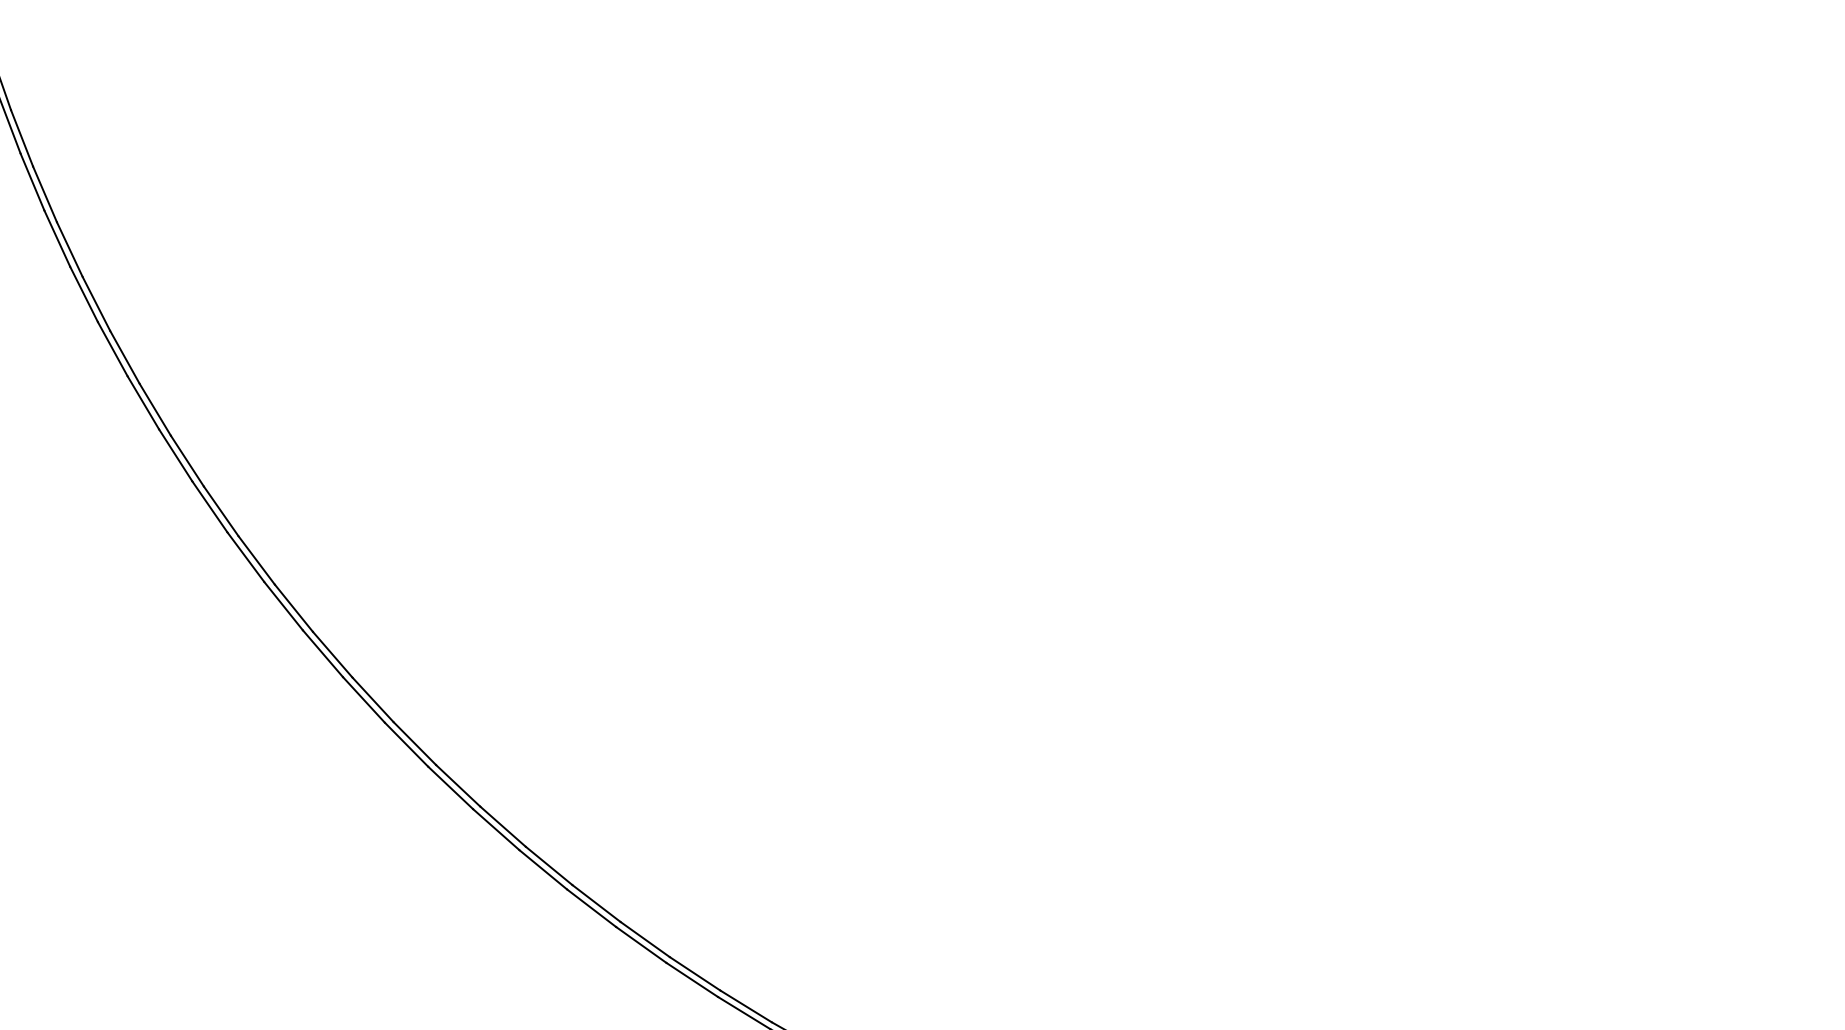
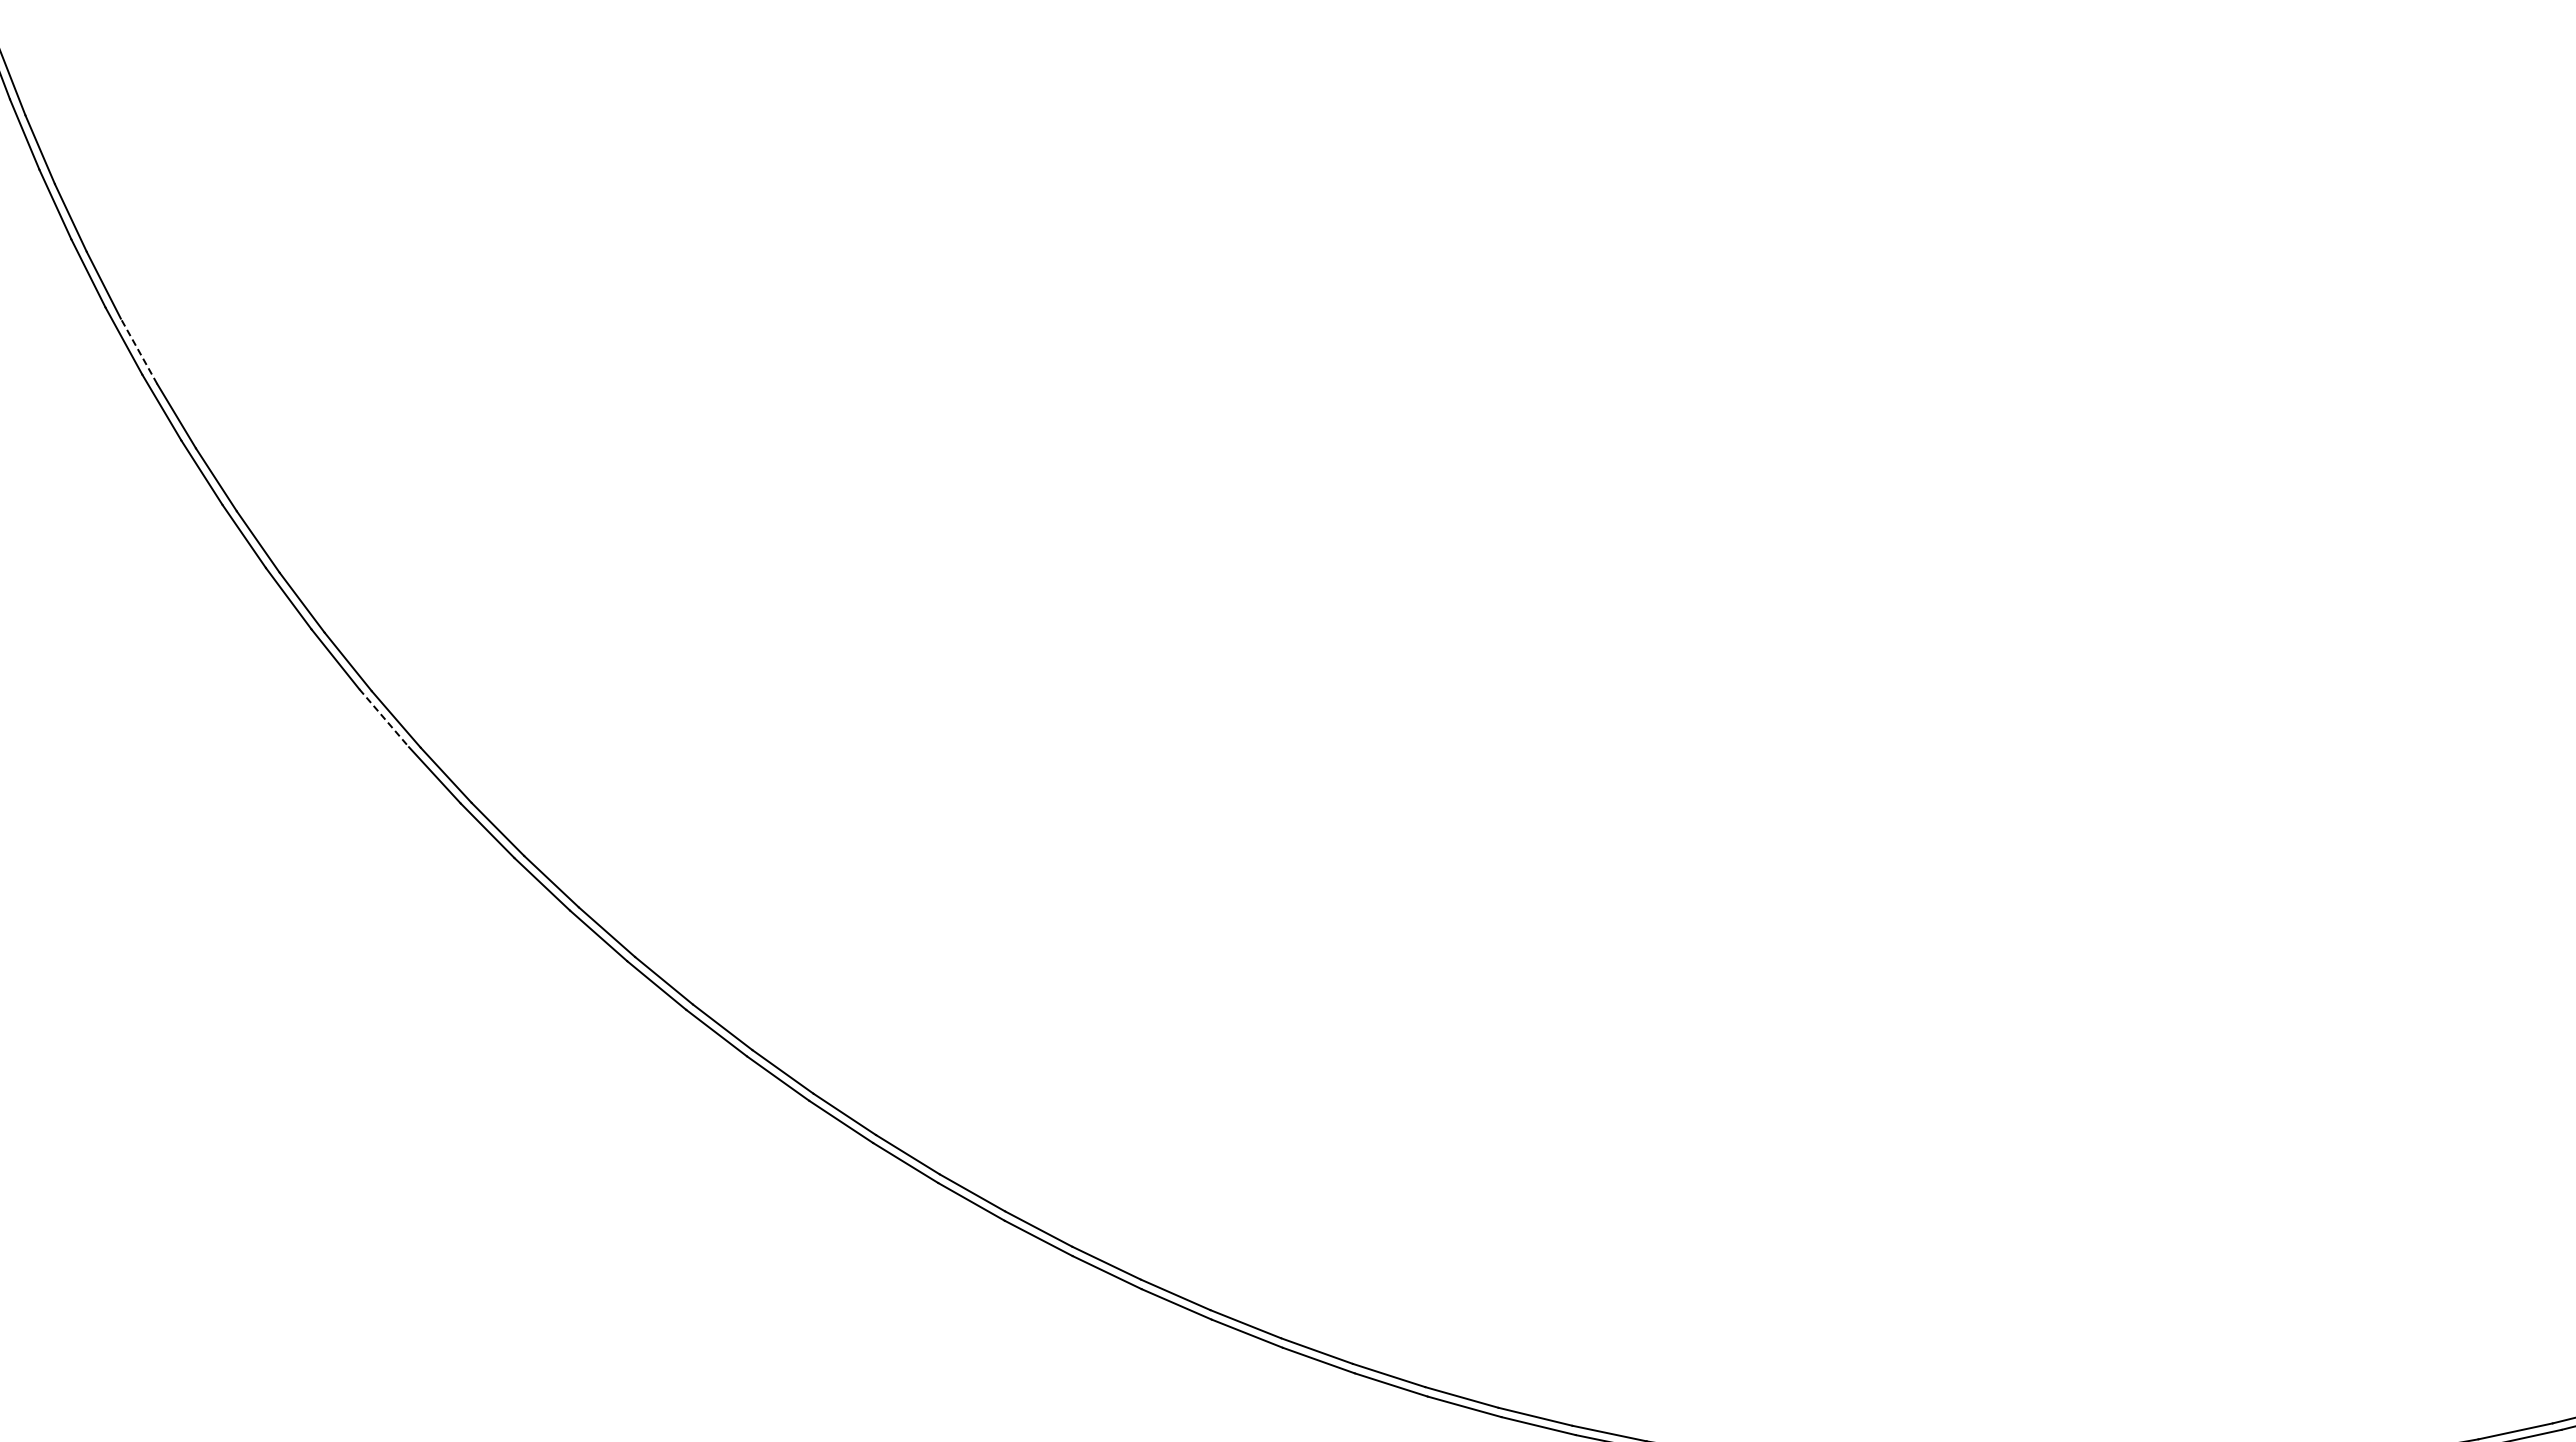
line: (124, 356) -> (138, 350), solid -> dashed
line: (323, 654) -> (384, 718), solid -> dashed

